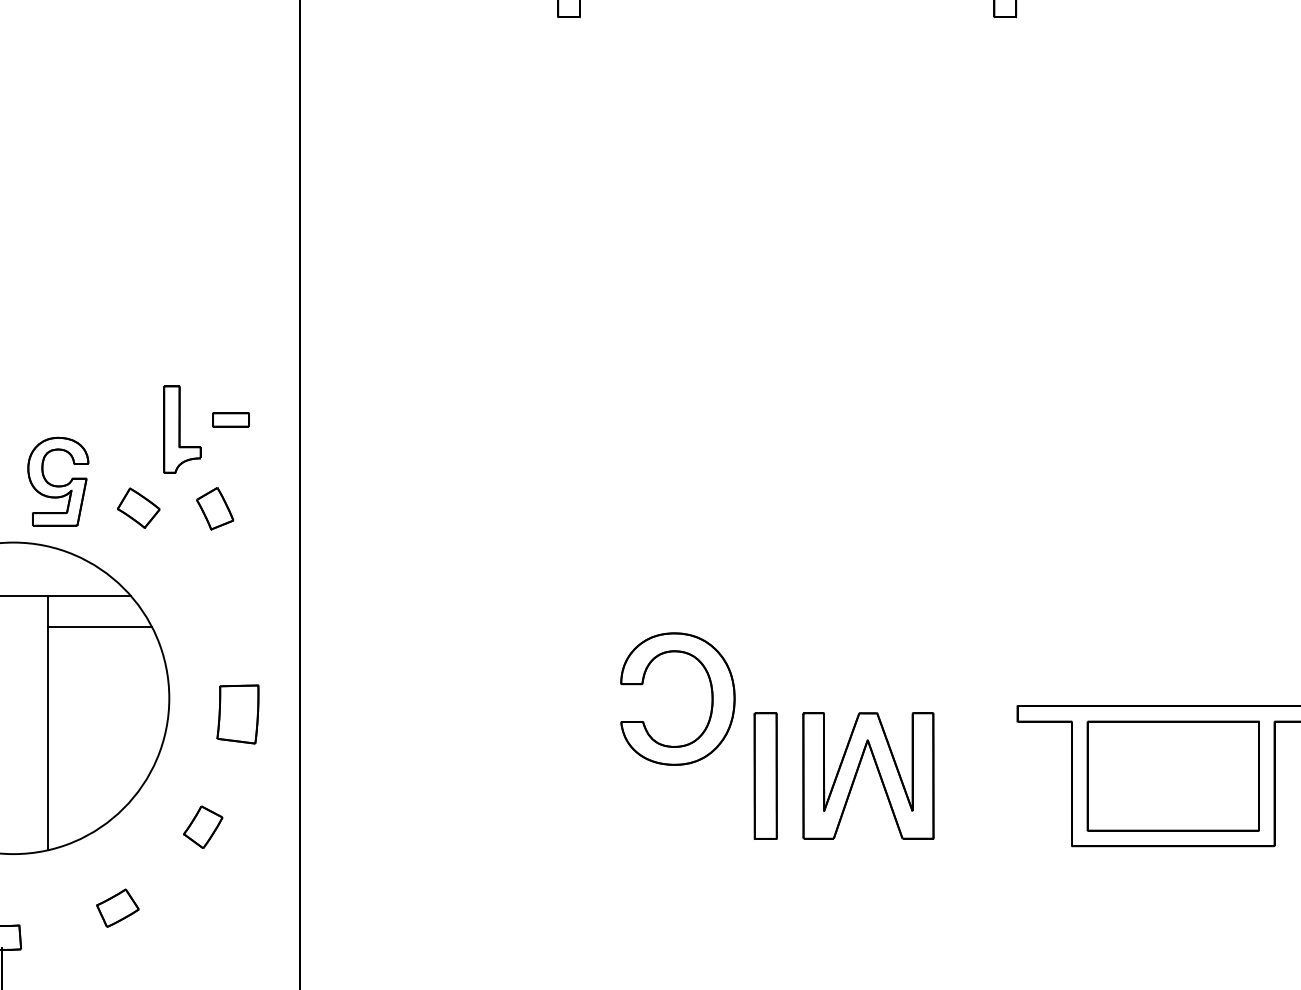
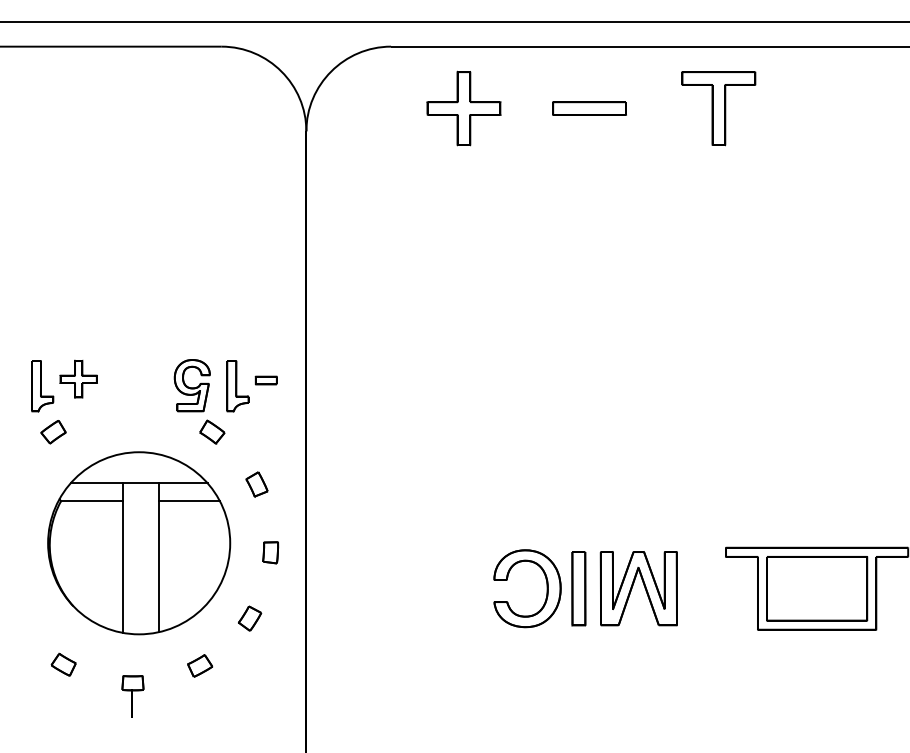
part: (56, 481) -> (191, 385), moved
part: (214, 508) -> (256, 484), moved
part: (710, 698) -> (546, 588), moved
part: (238, 714) -> (270, 552), size x0.62

